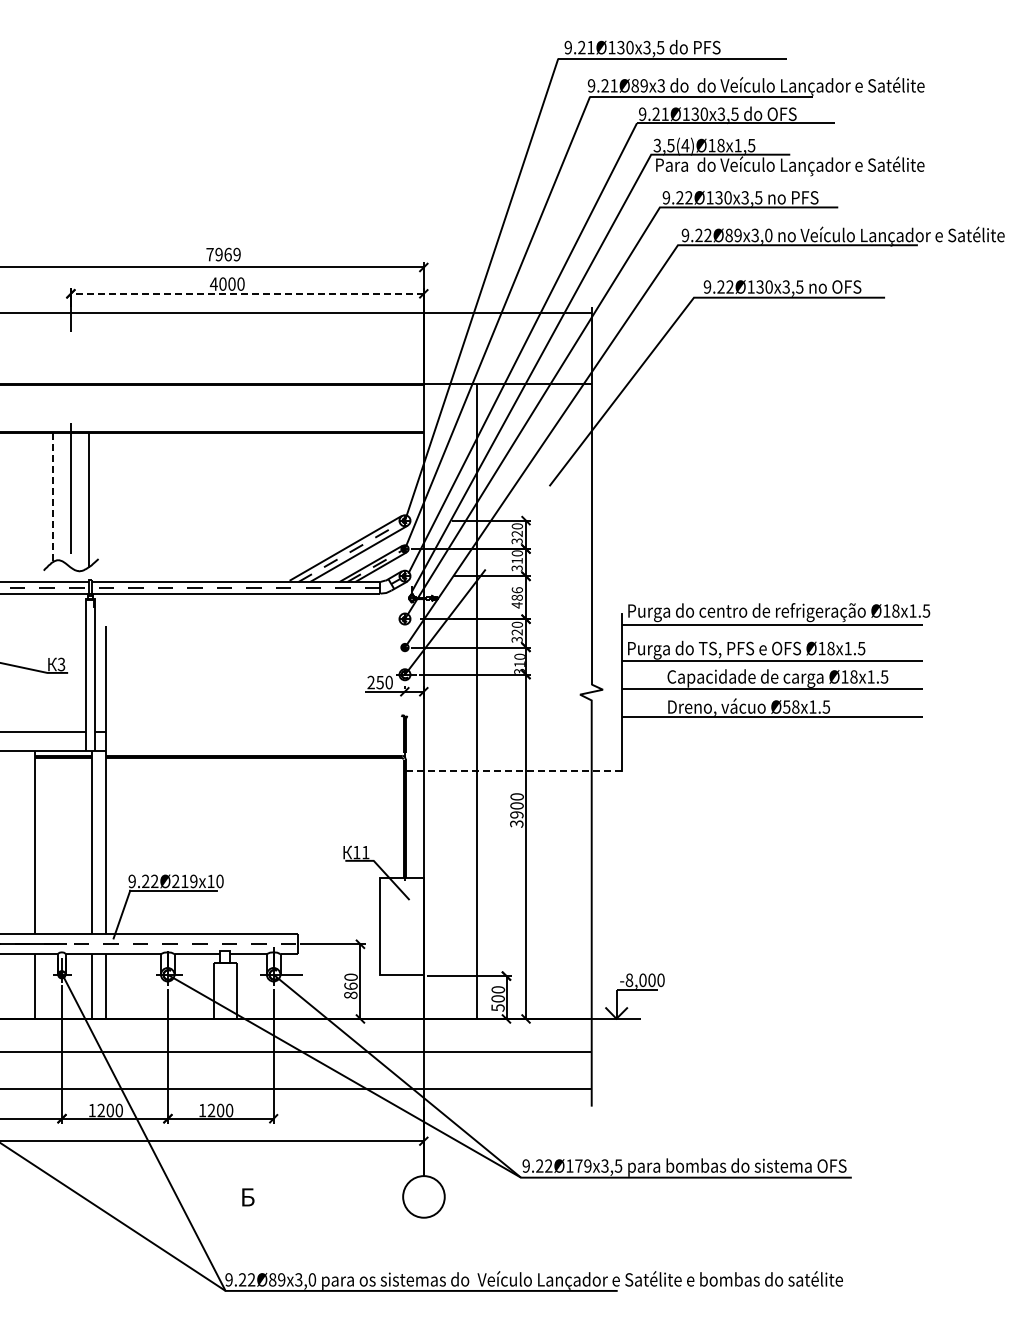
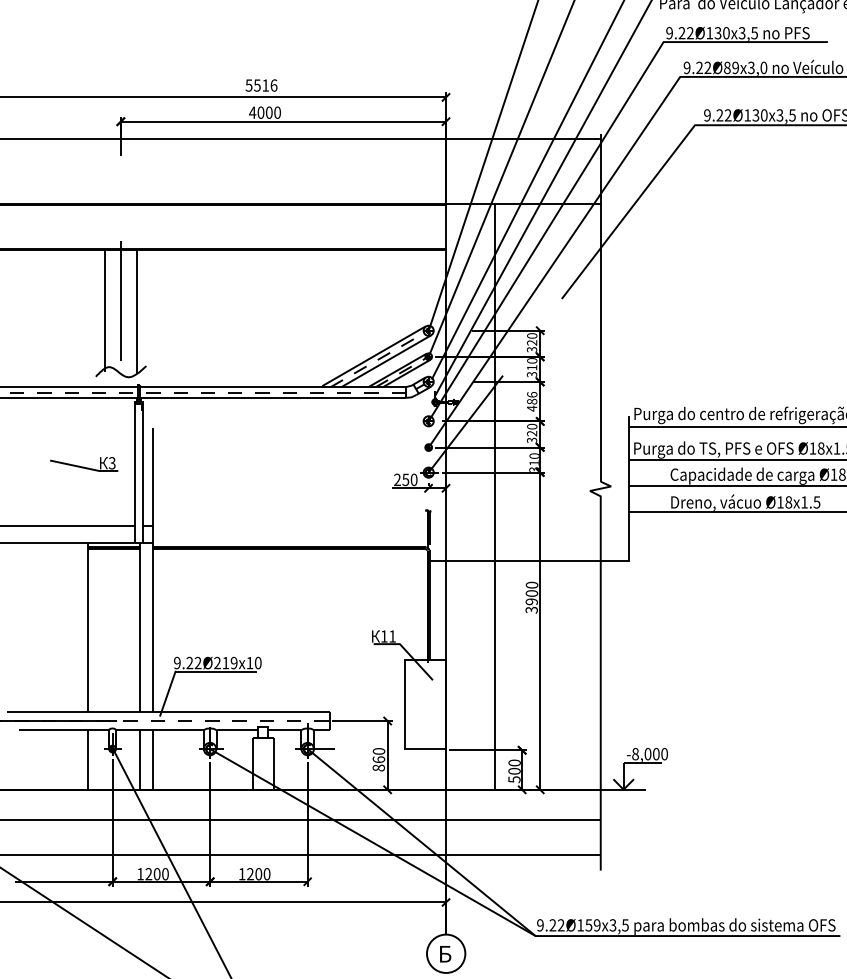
text: (223, 254) -> (261, 85), 7969 -> 5516
line: (247, 293) -> (283, 121), dashed -> solid
line: (53, 499) -> (104, 311), dashed -> solid
text: (786, 706) -> (780, 501), Ø58 -> Ø18
line: (512, 770) -> (527, 560), dashed -> solid
text: (578, 1165) -> (588, 924), 9.22Ø179 -> 9.22Ø159
text: (248, 1197) -> (445, 954), moved

